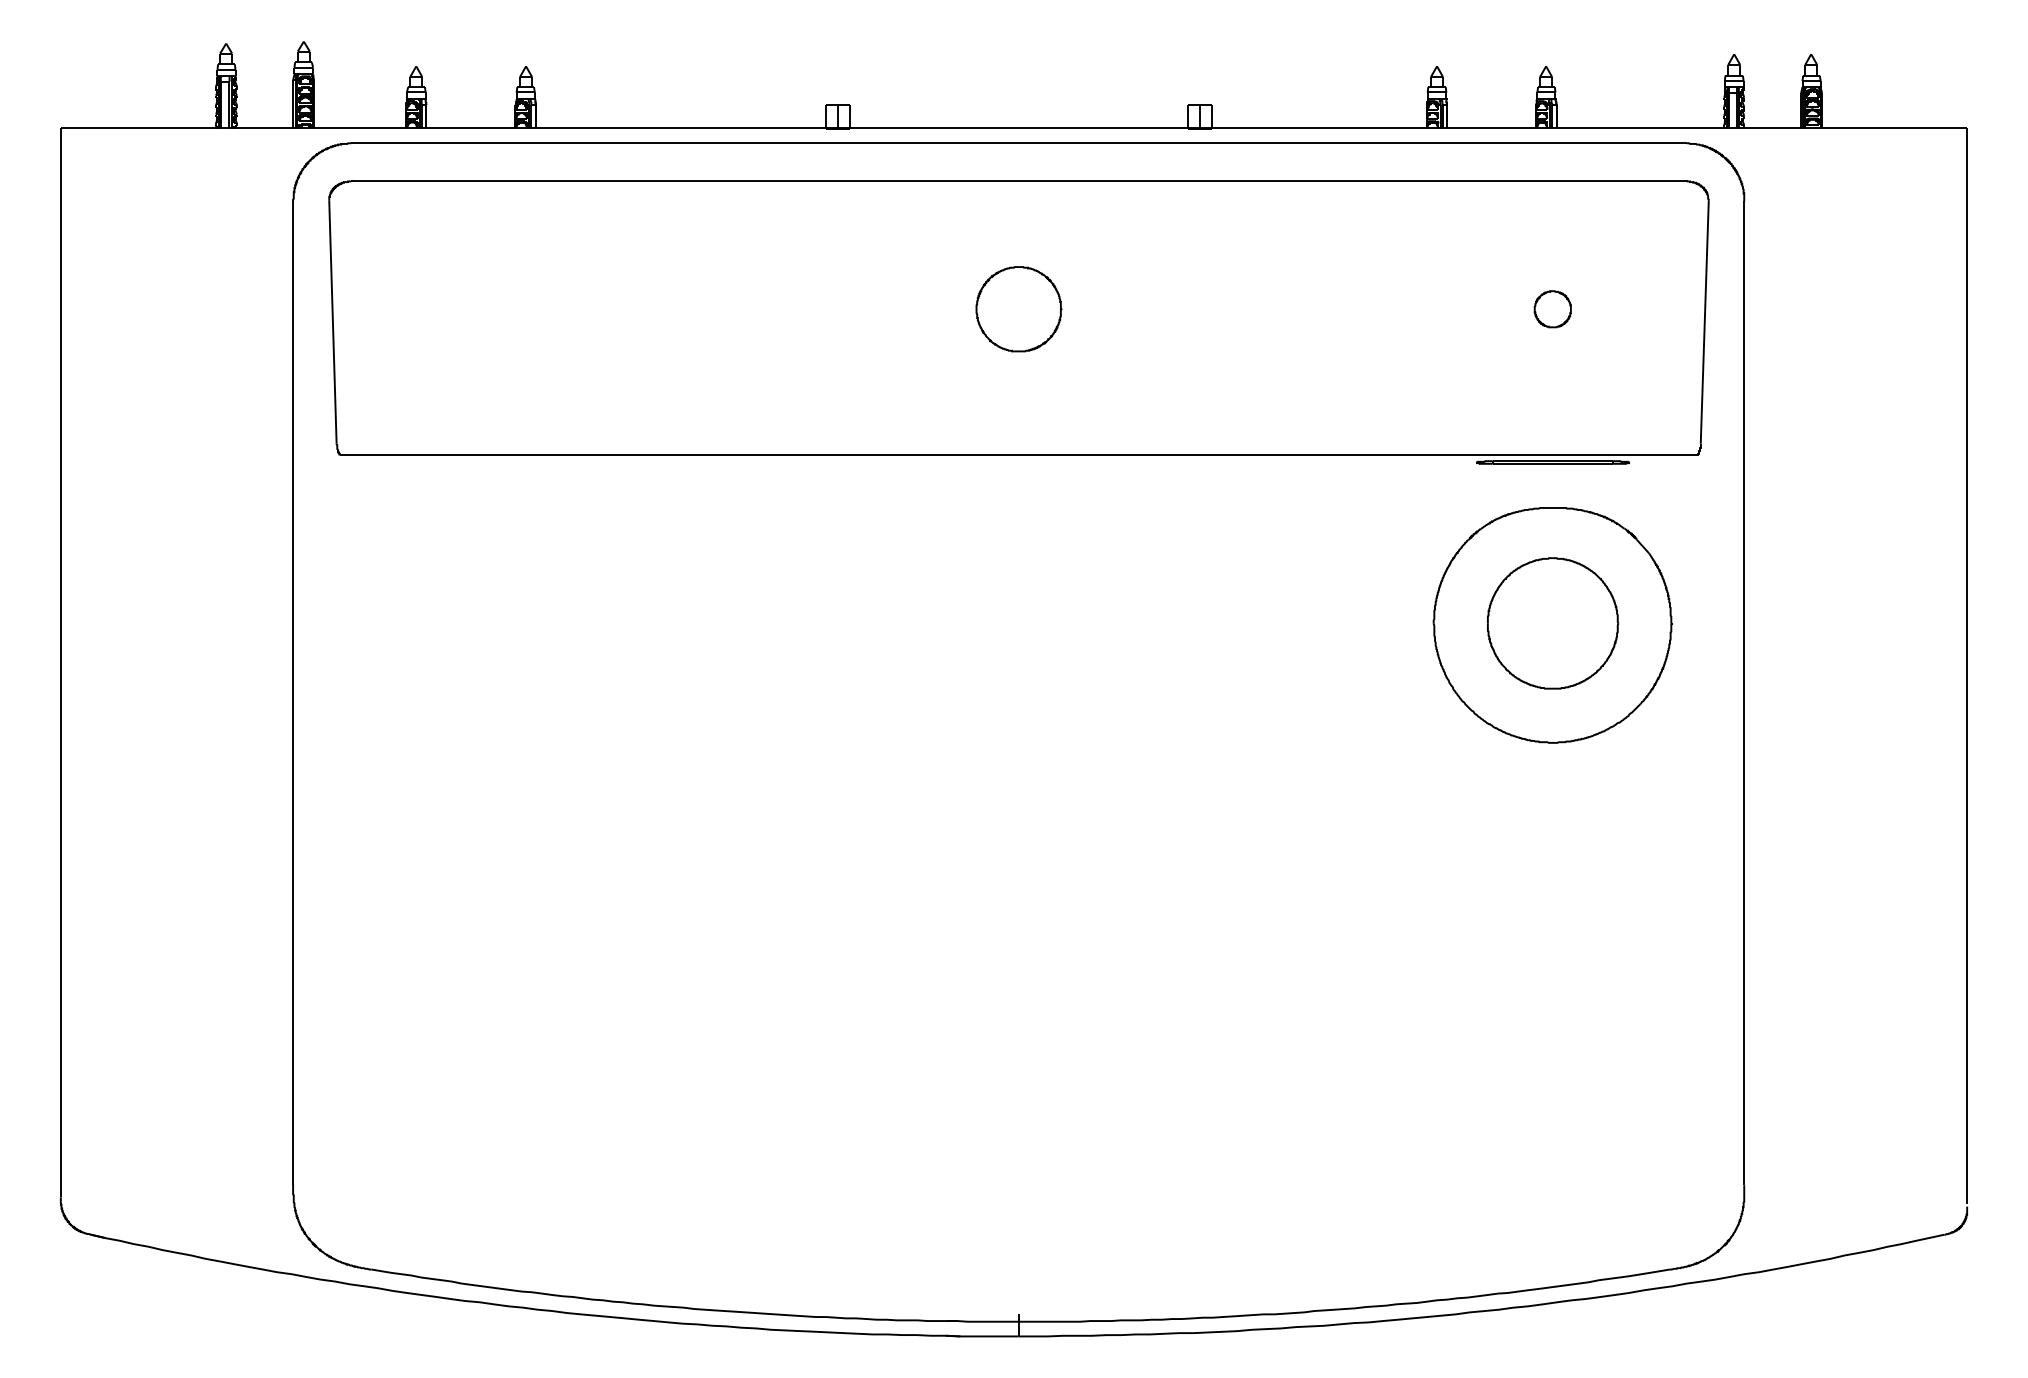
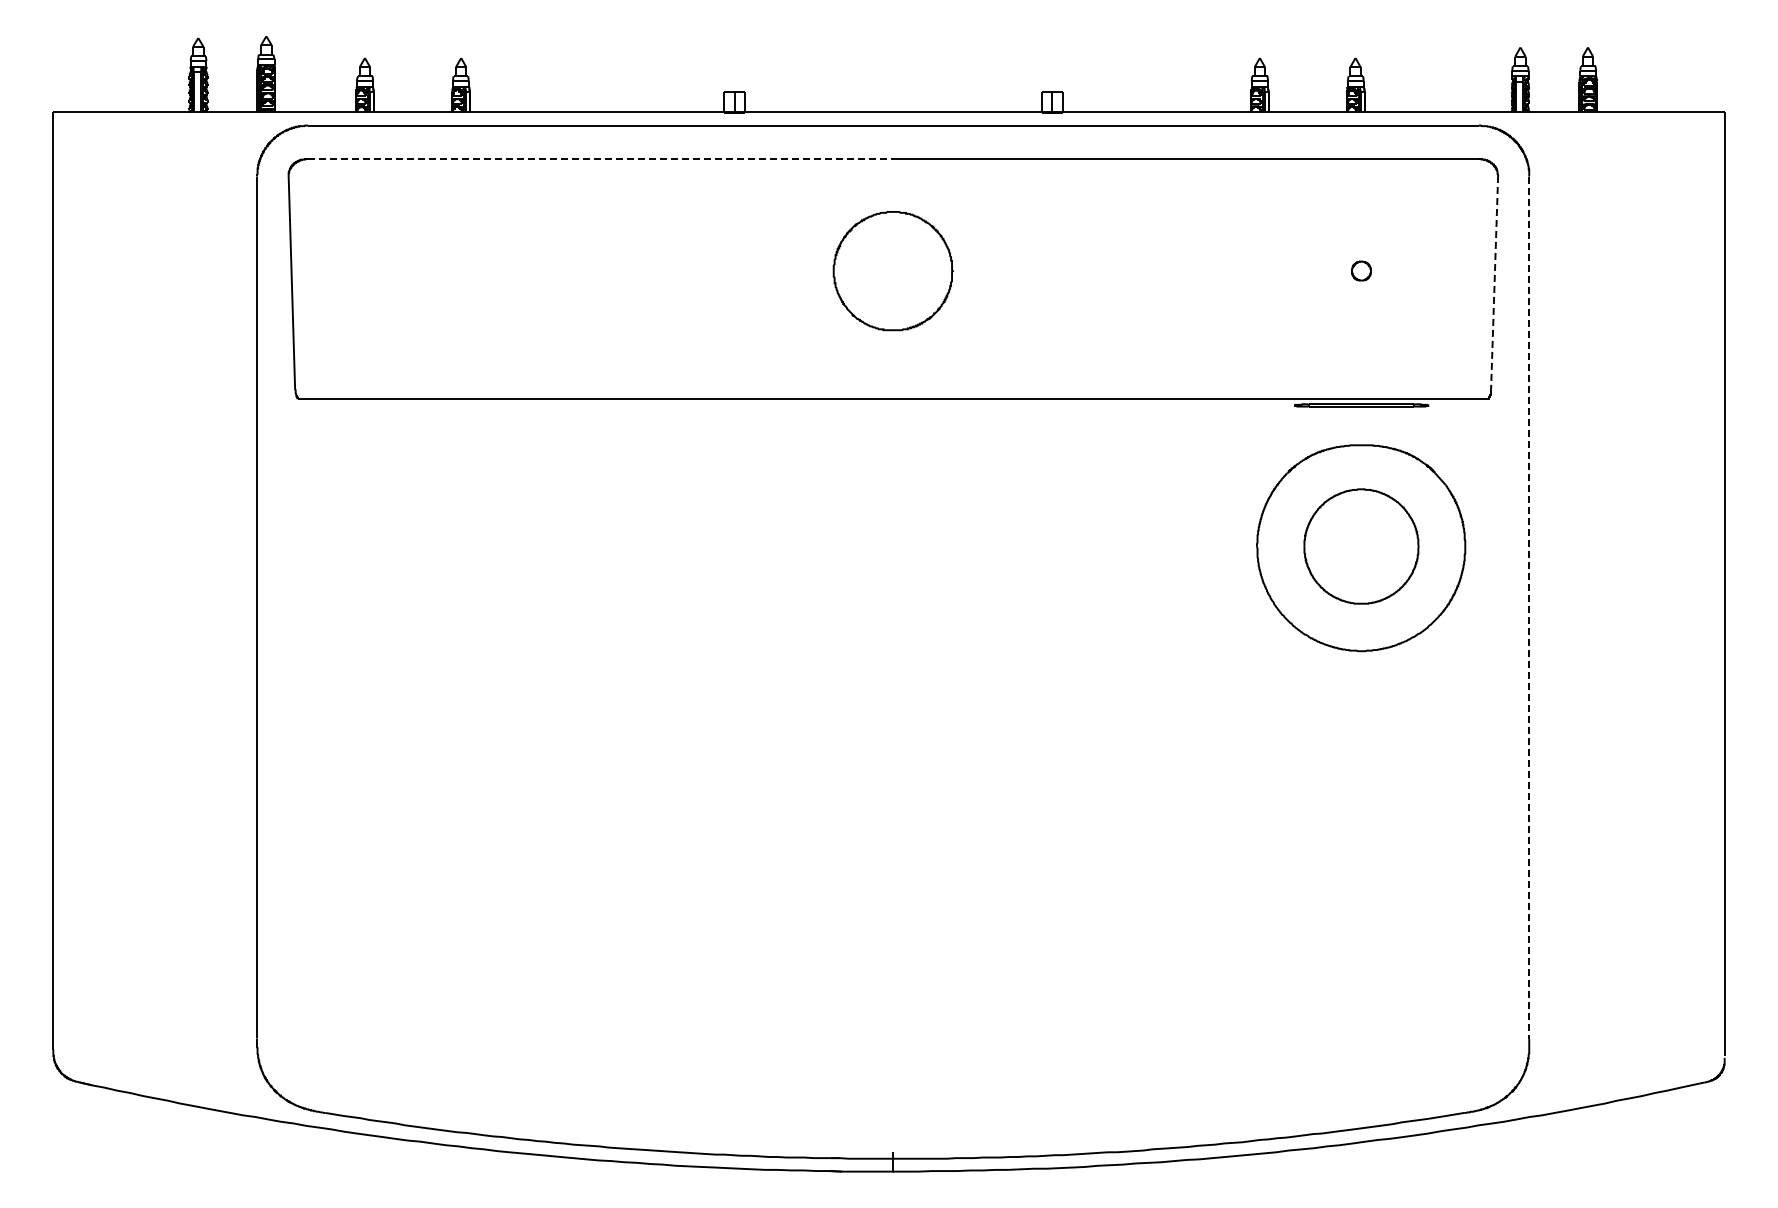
line: (684, 182) -> (600, 159), solid -> dashed
part: (1019, 308) -> (893, 270), size x1.6
part: (1552, 308) -> (1361, 270), size x0.6
line: (1704, 322) -> (1494, 282), solid -> dashed
line: (1744, 694) -> (1529, 608), solid -> dashed

